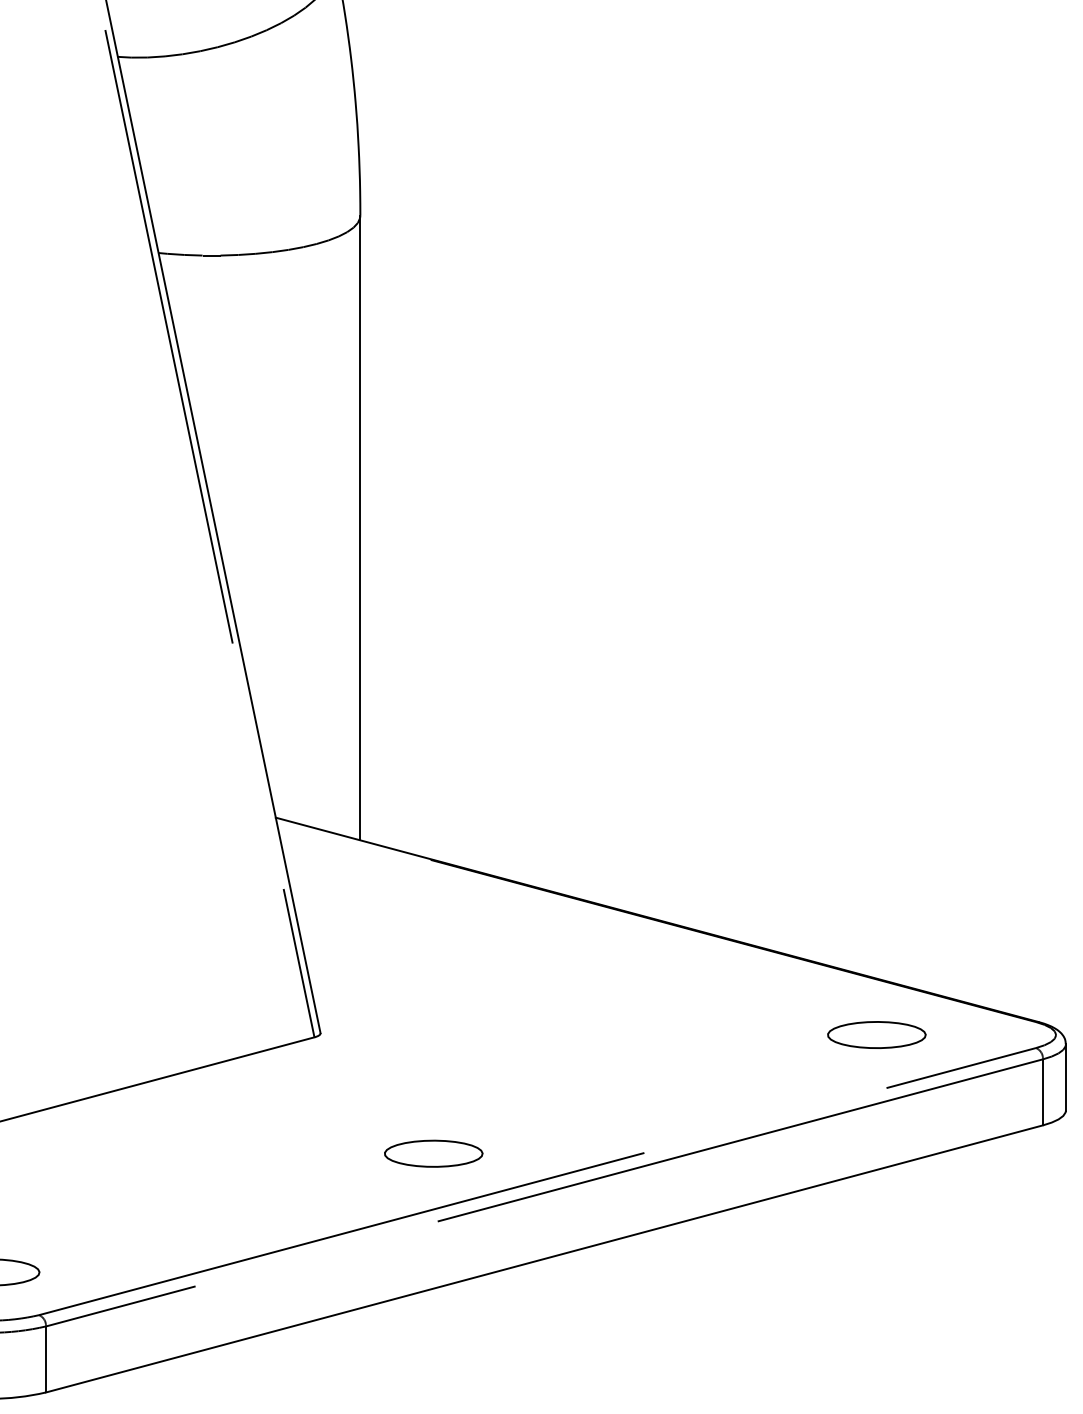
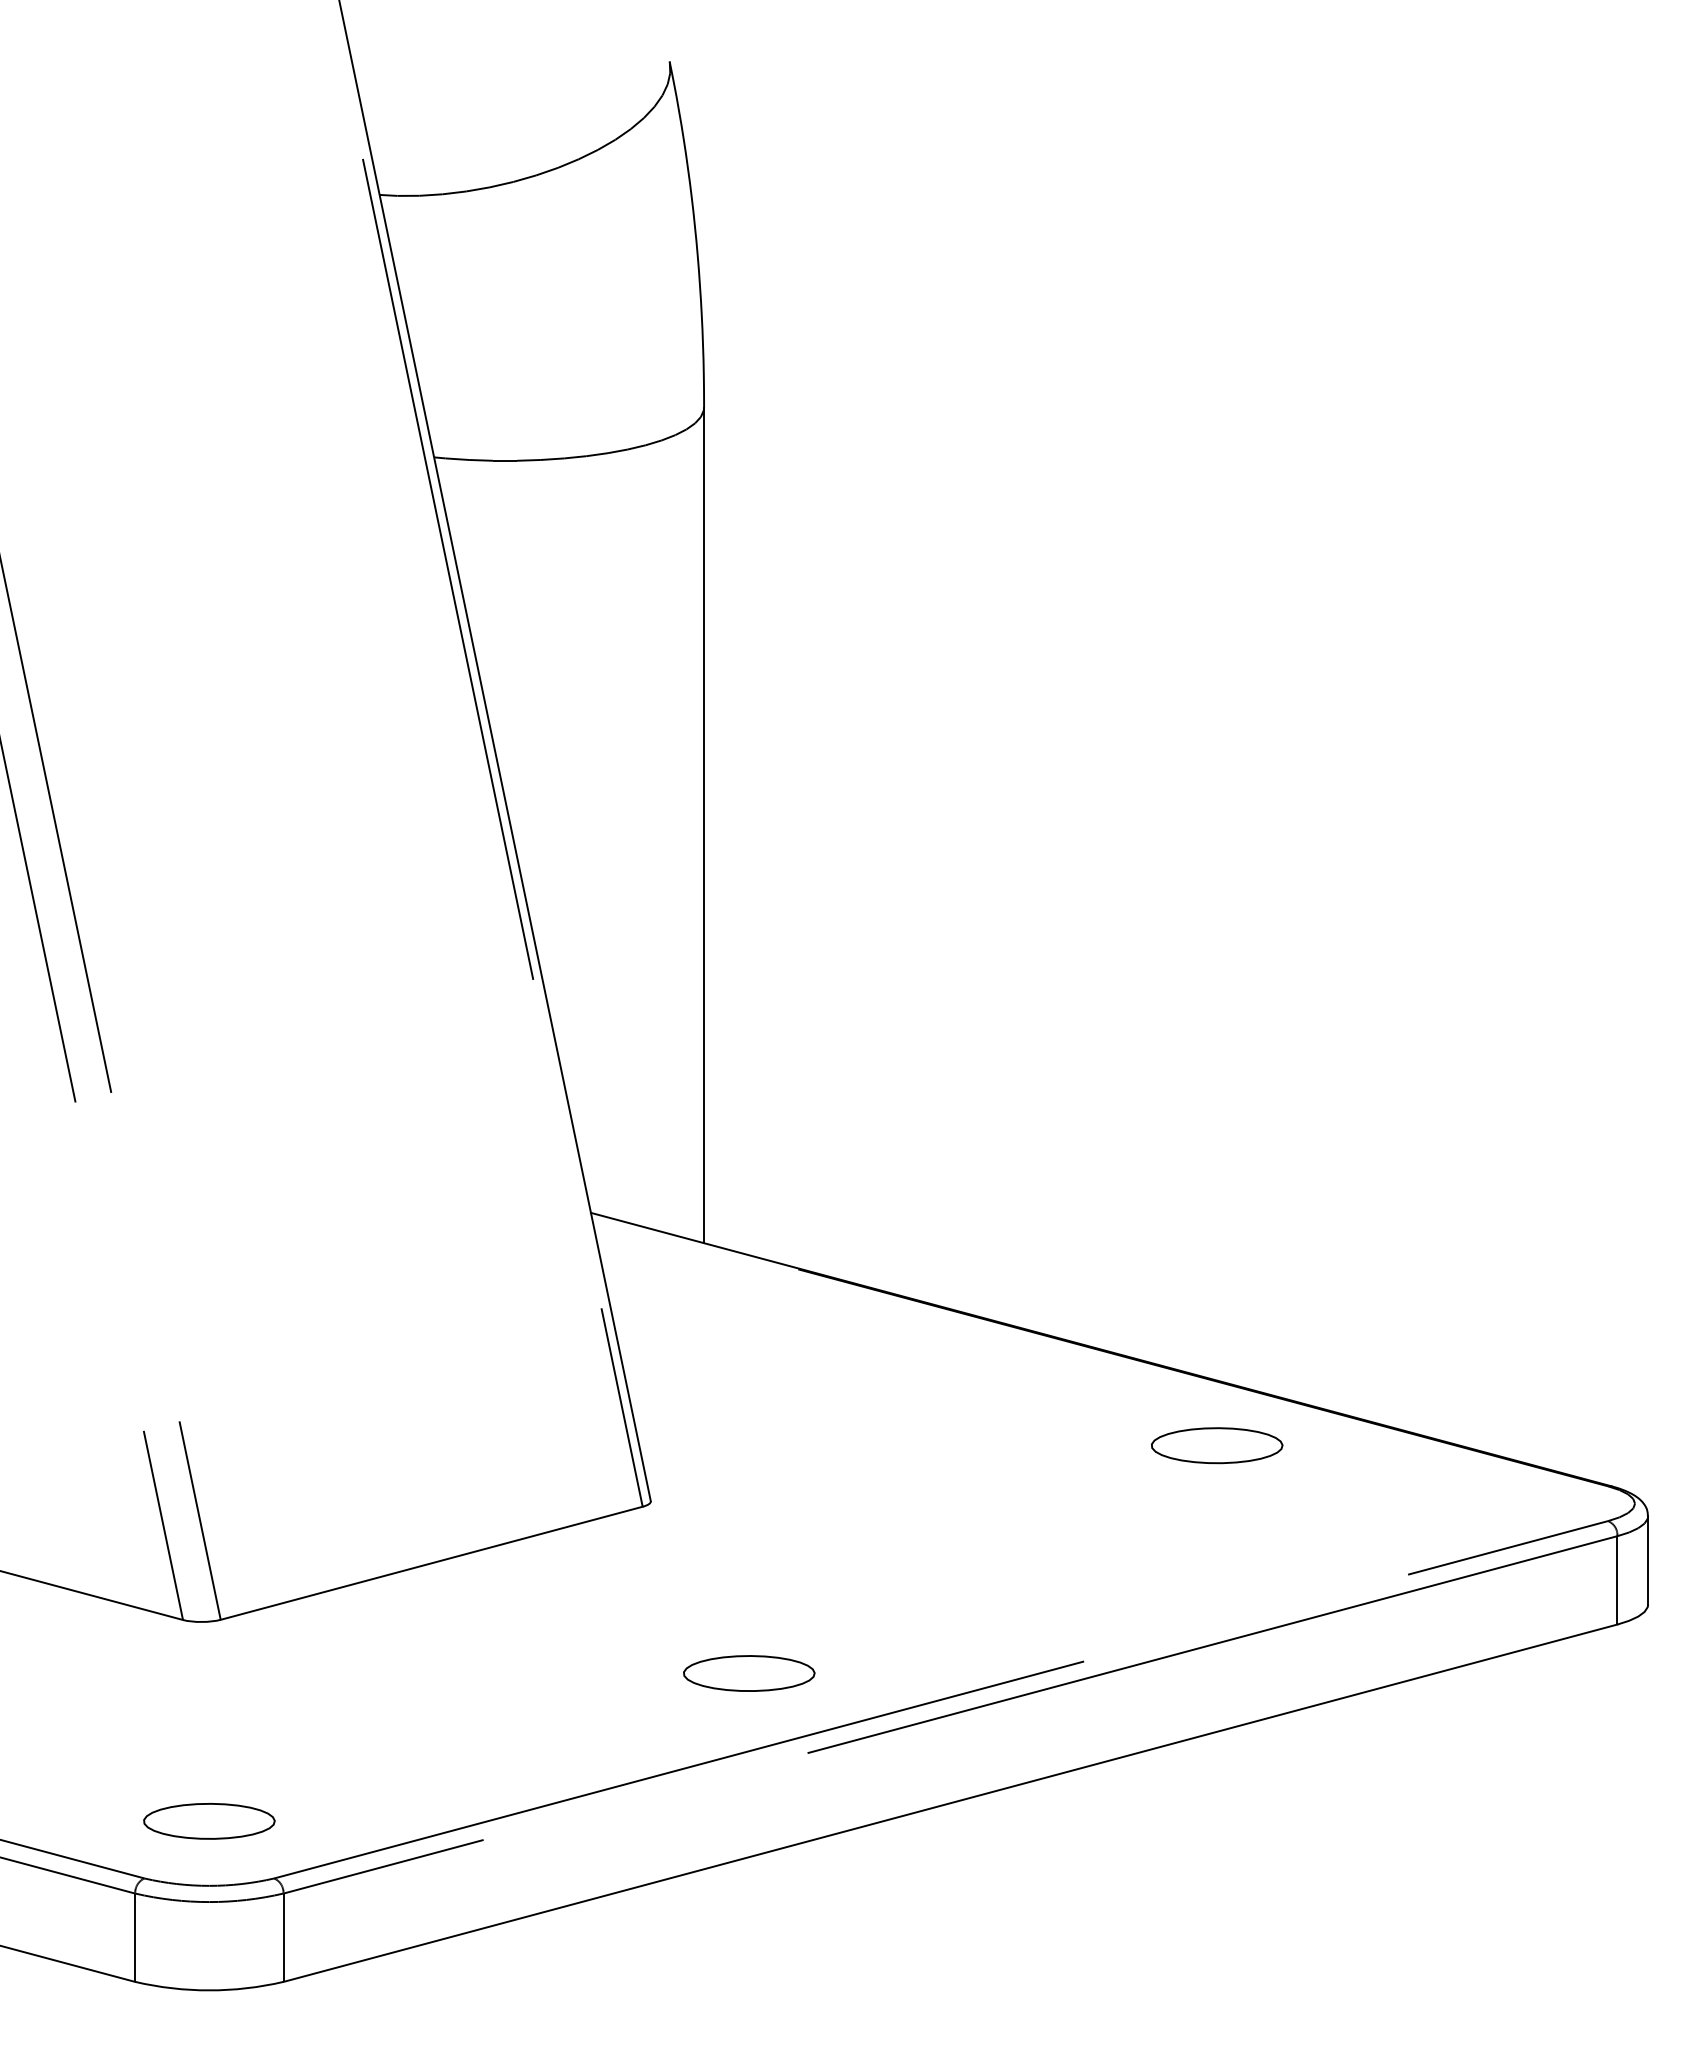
part: (877, 1034) -> (1217, 1445), moved
part: (433, 1153) -> (749, 1673), moved

